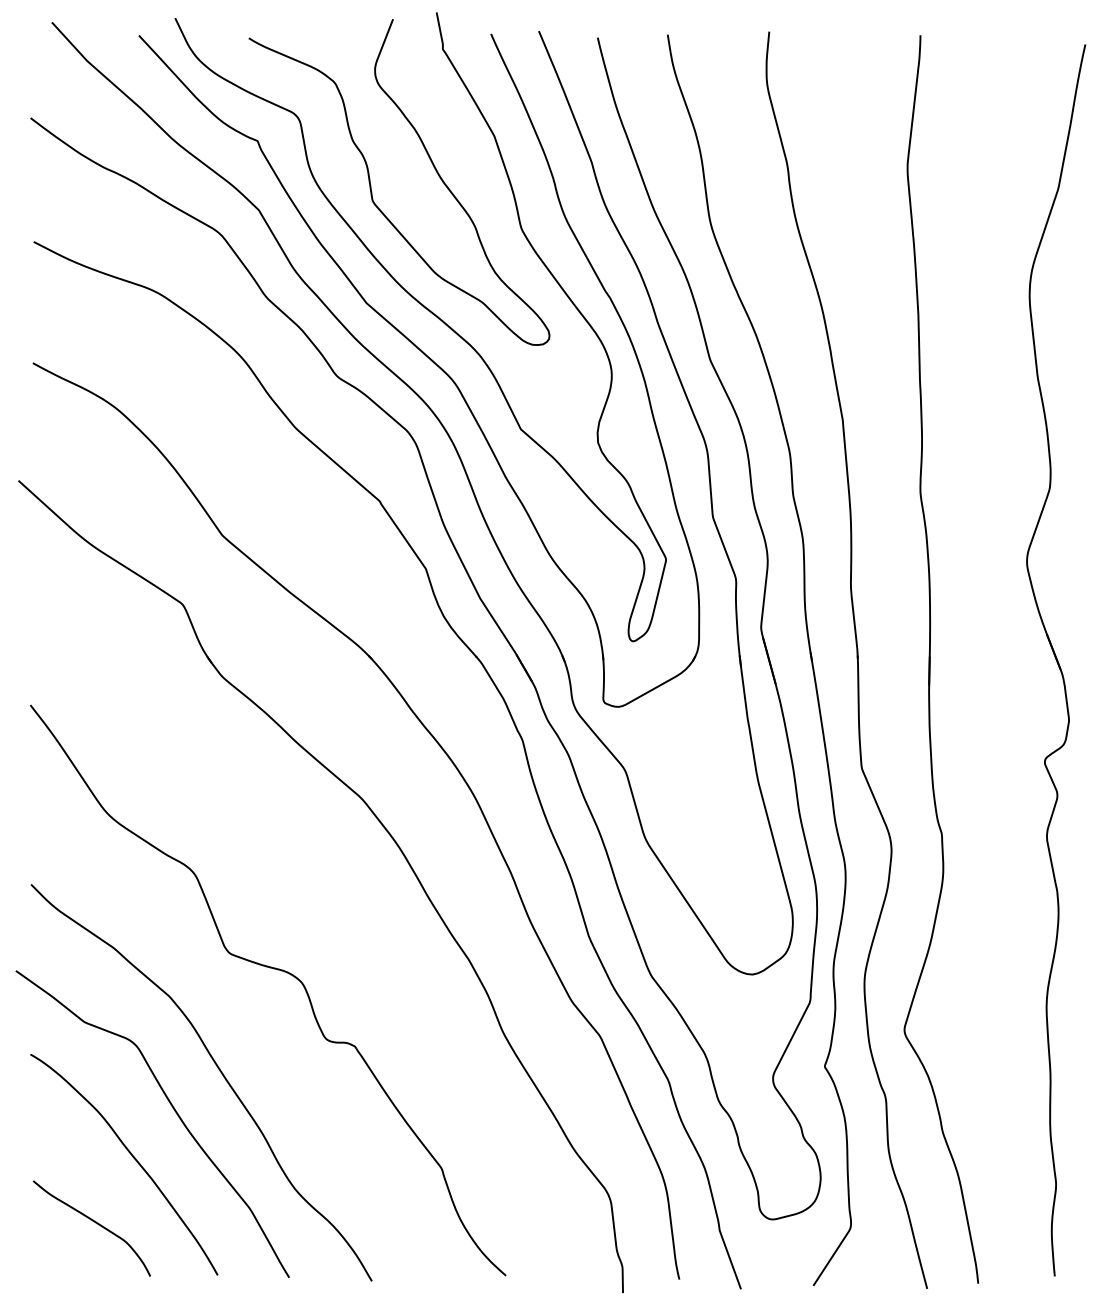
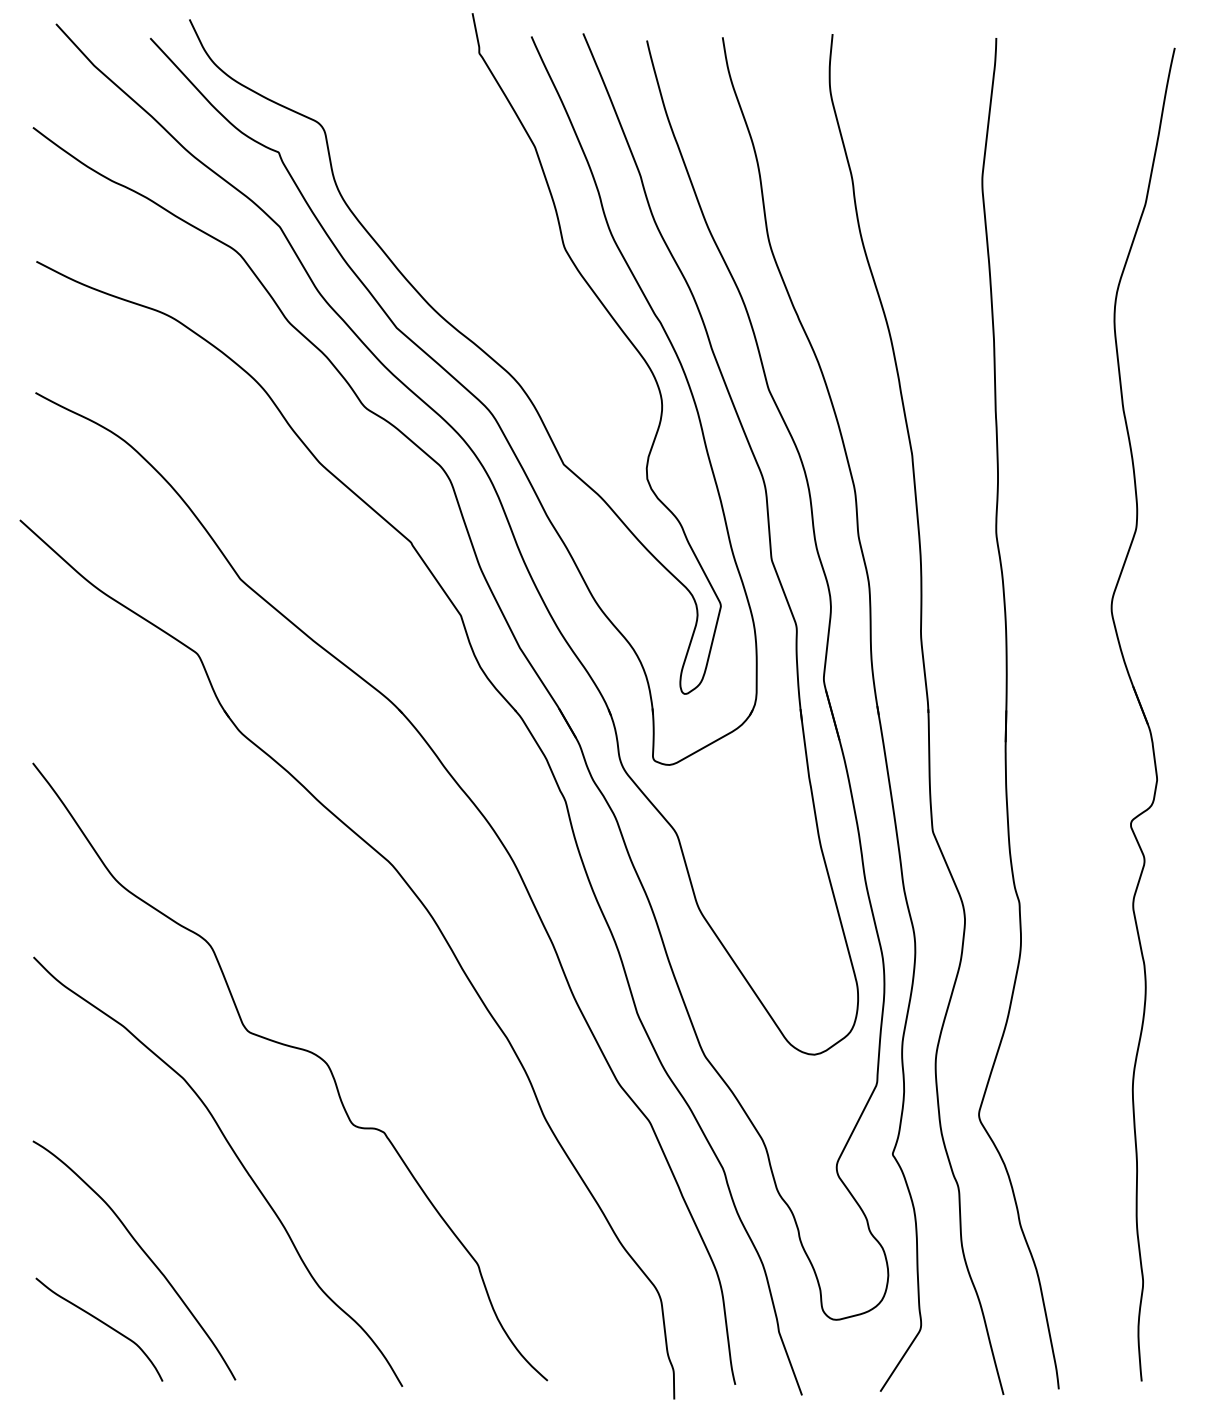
curve: (371, 189) -> (402, 204), removed
curve: (174, 1111) -> (188, 1202), removed

